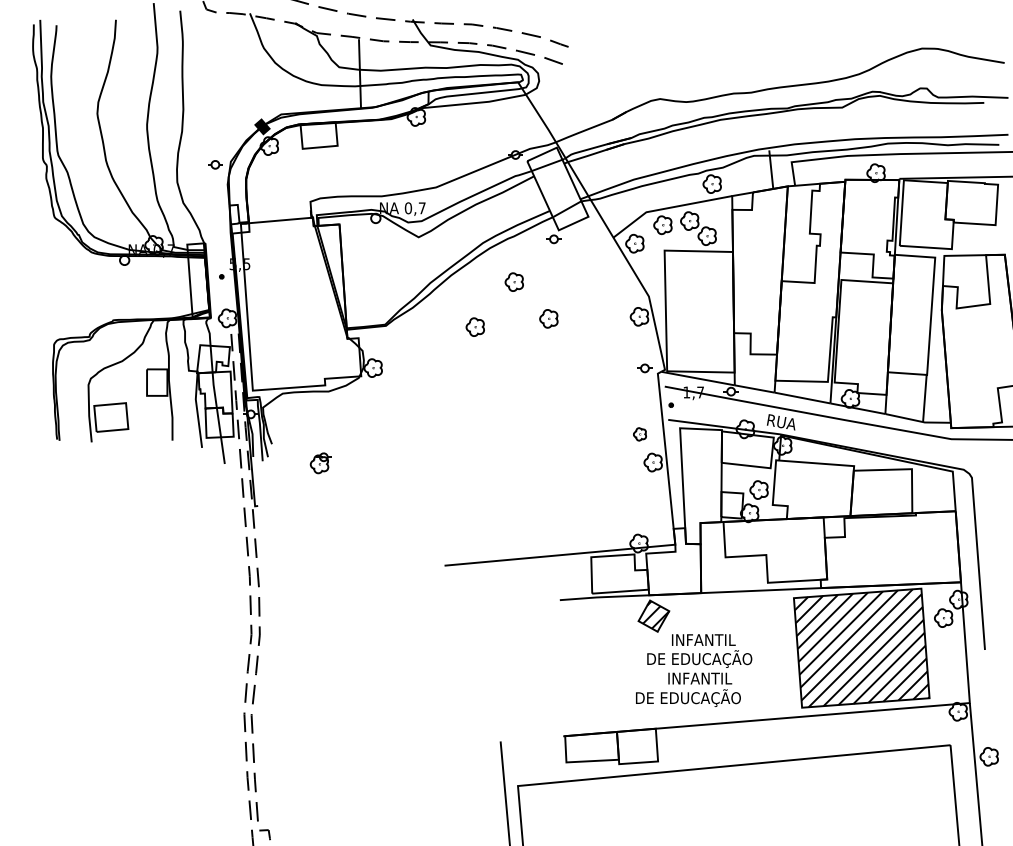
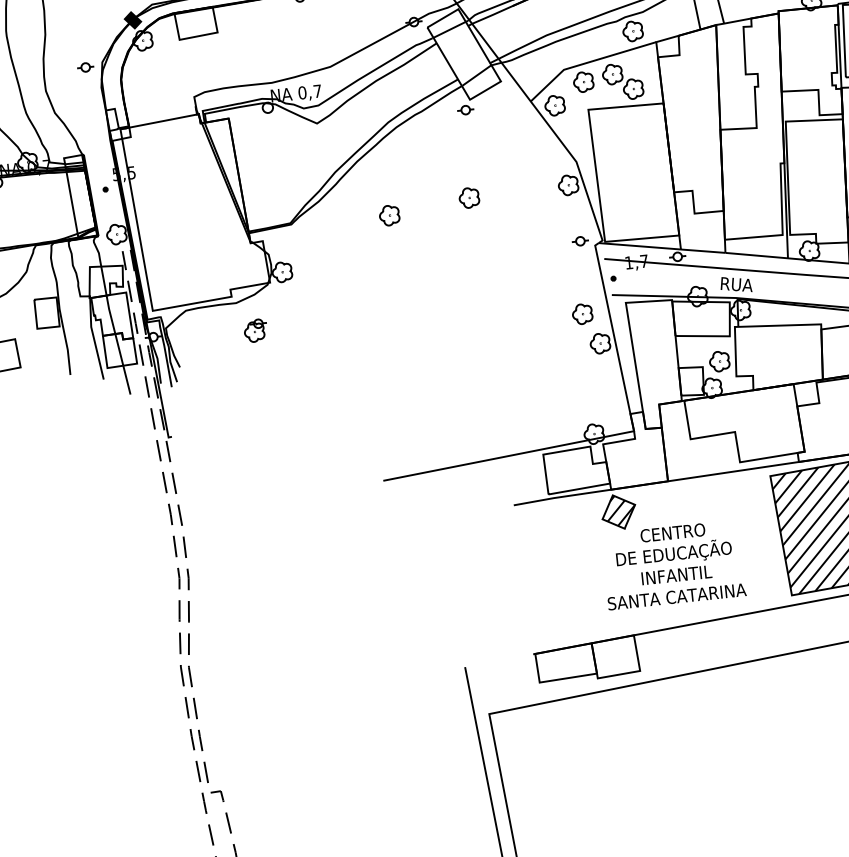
part: (513, 281) -> (426, 161), removed
part: (639, 434) -> (582, 314), size x1.43
part: (320, 463) -> (255, 330), moved
text: (703, 640) -> (676, 533), INFANTIL -> CENTRO
text: (698, 698) -> (677, 597), DE EDUCAÇÃO -> SANTA CATARINA

